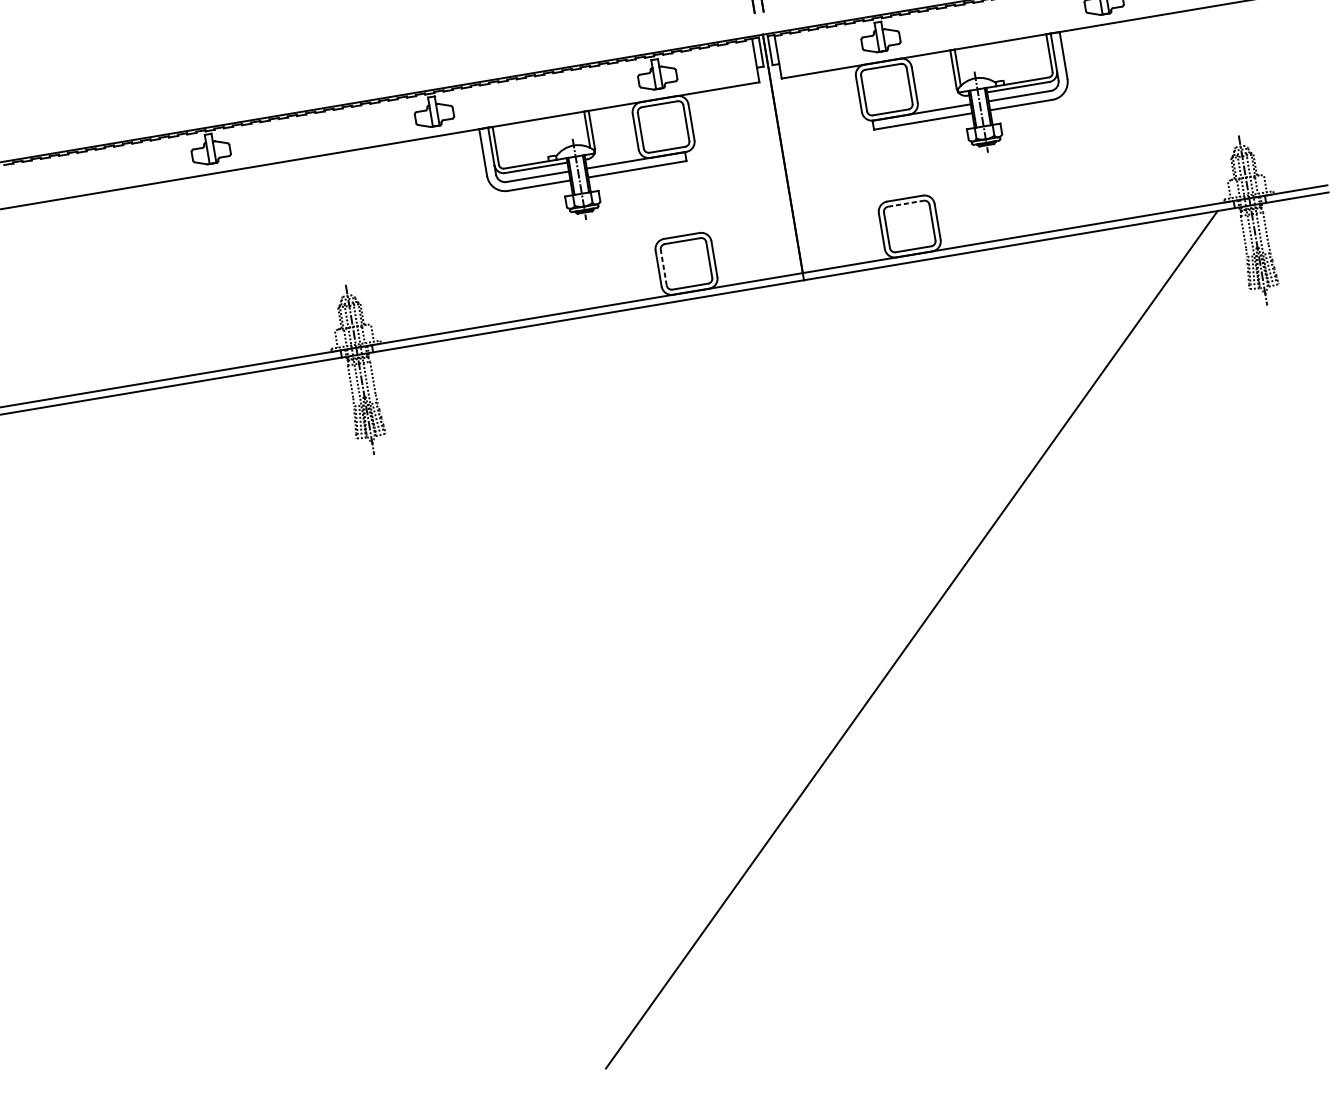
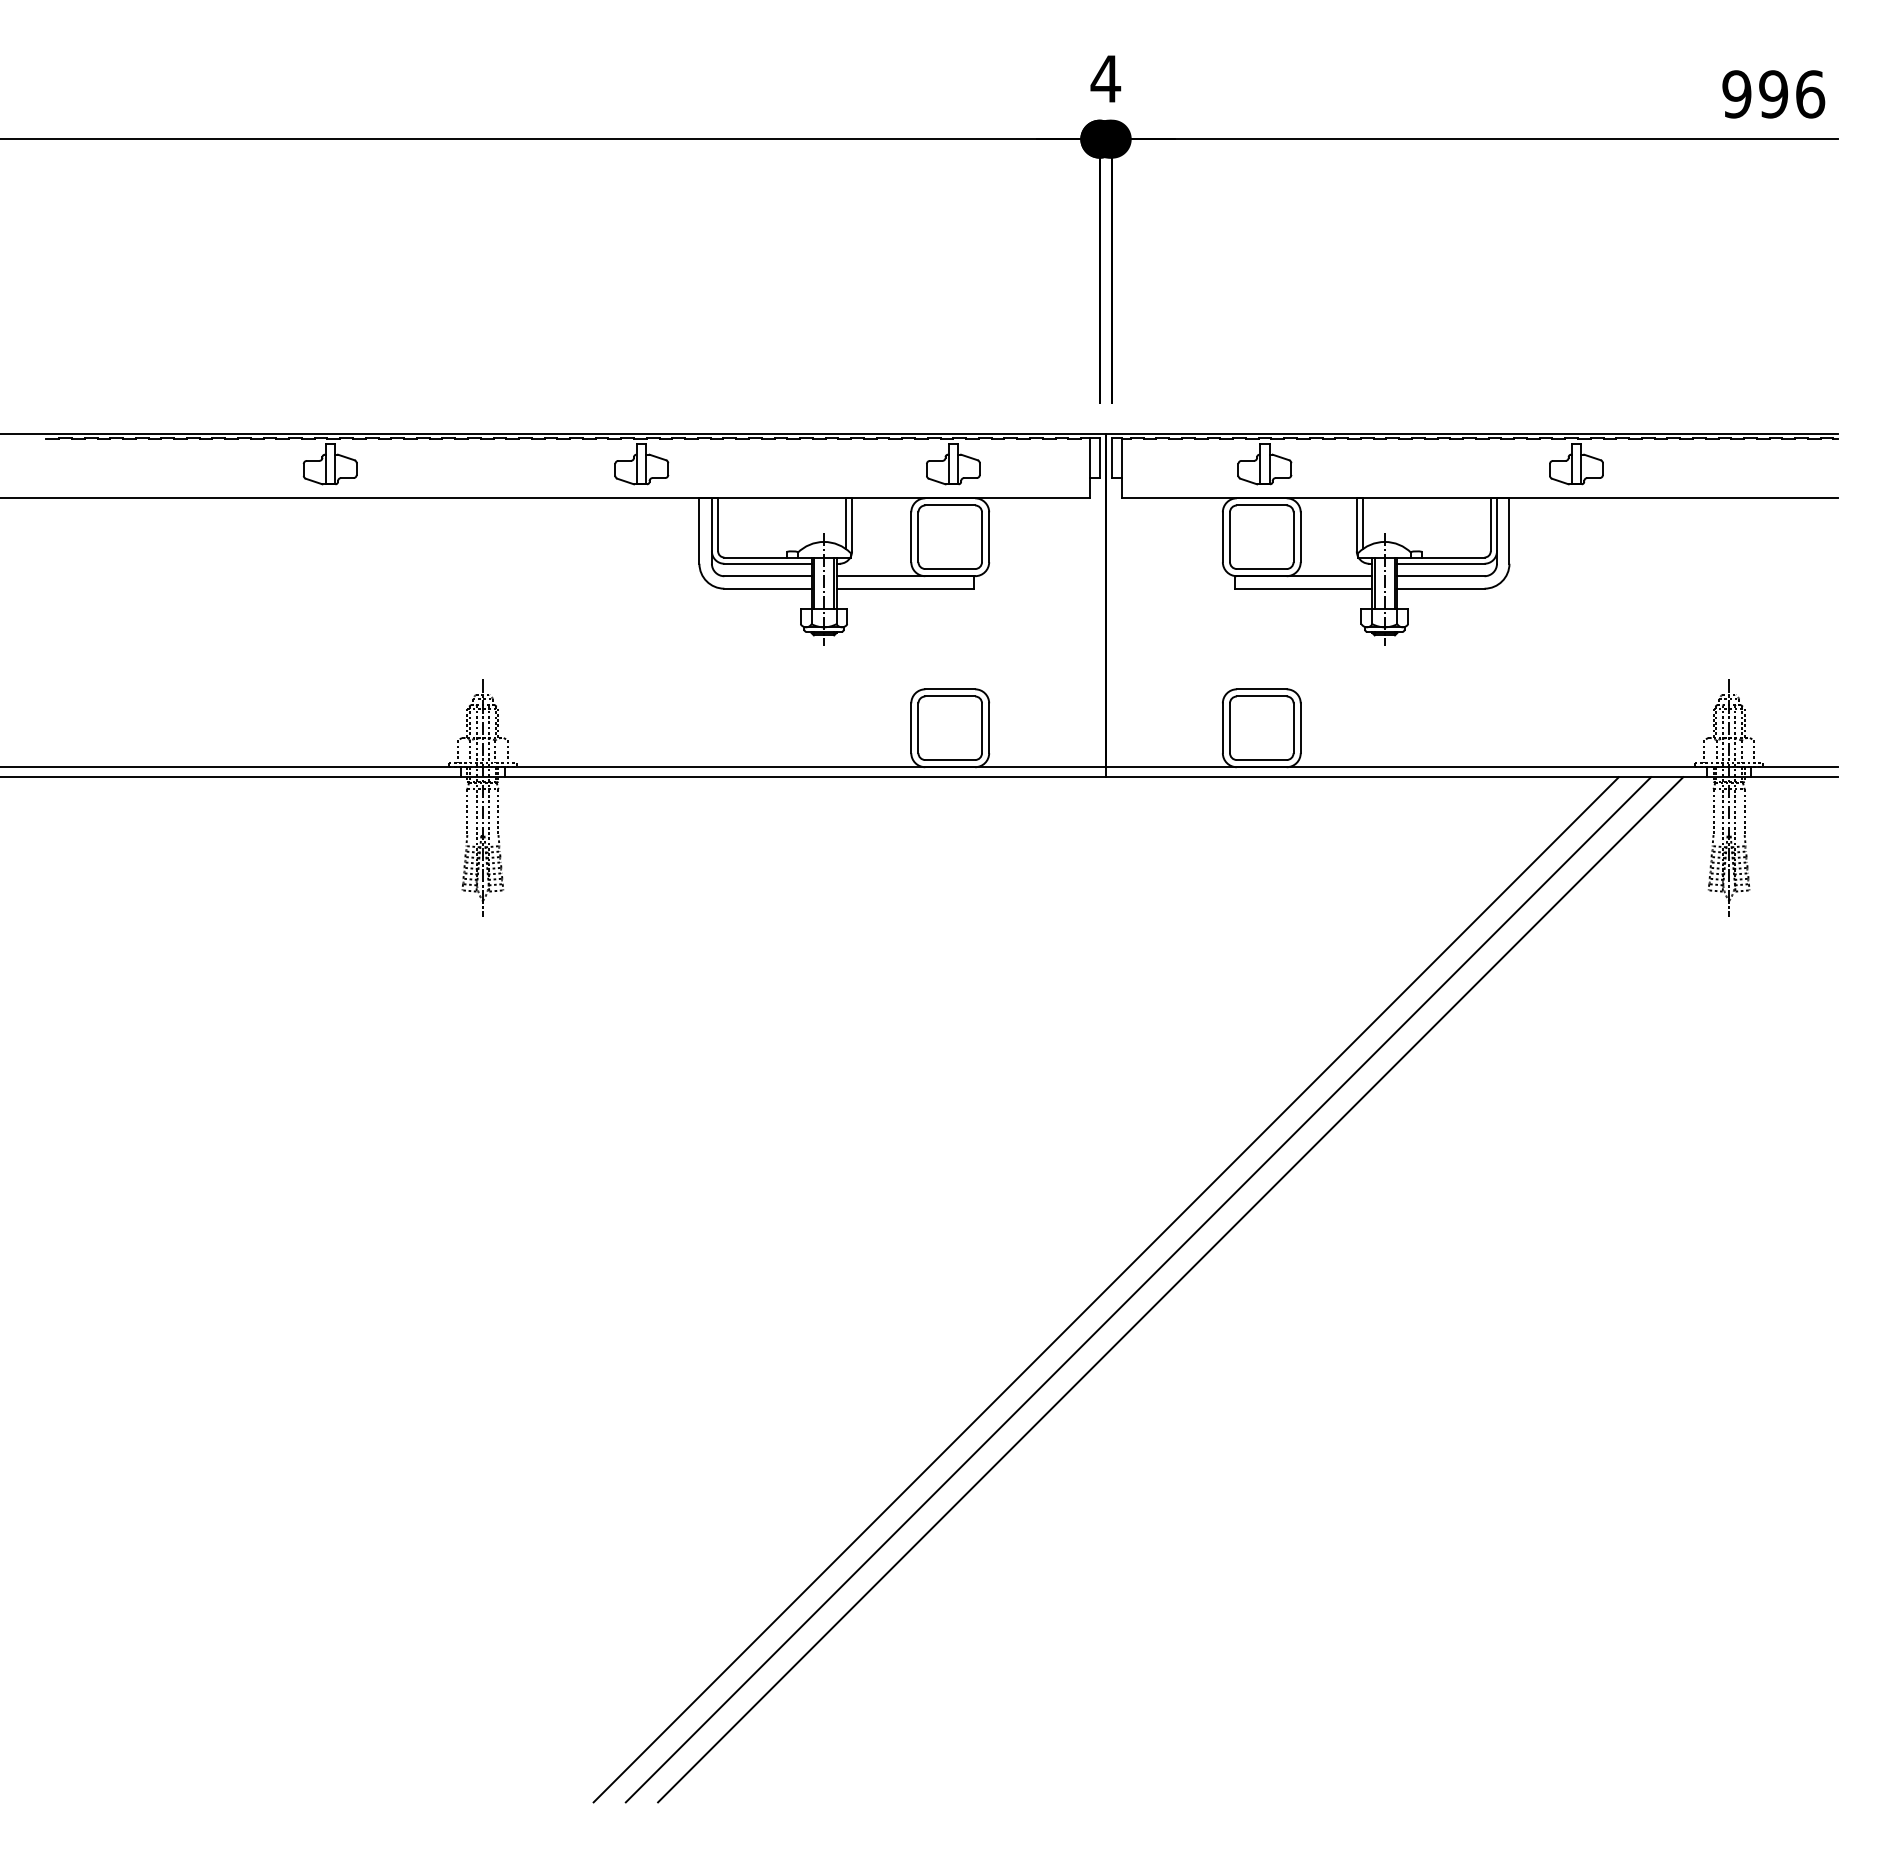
line: (905, 203) -> (1261, 696), dashed -> solid
line: (663, 267) -> (918, 728), dashed -> solid
line: (888, 643) -> (1138, 1289), added
line: (865, 647) -> (1105, 1289), added

